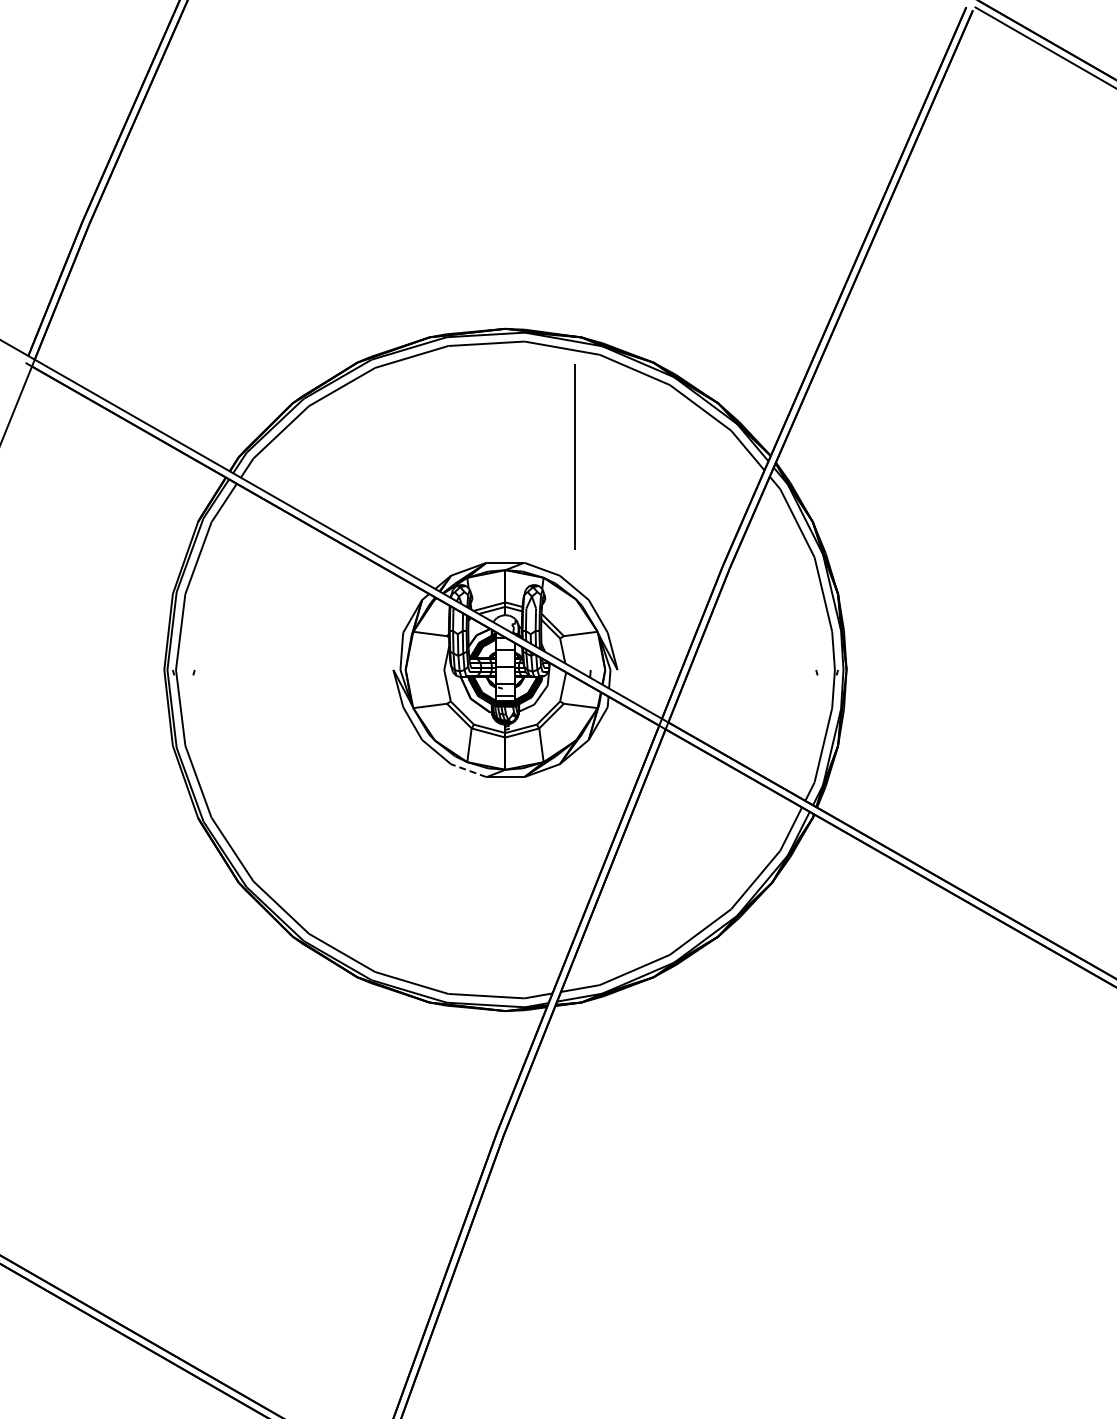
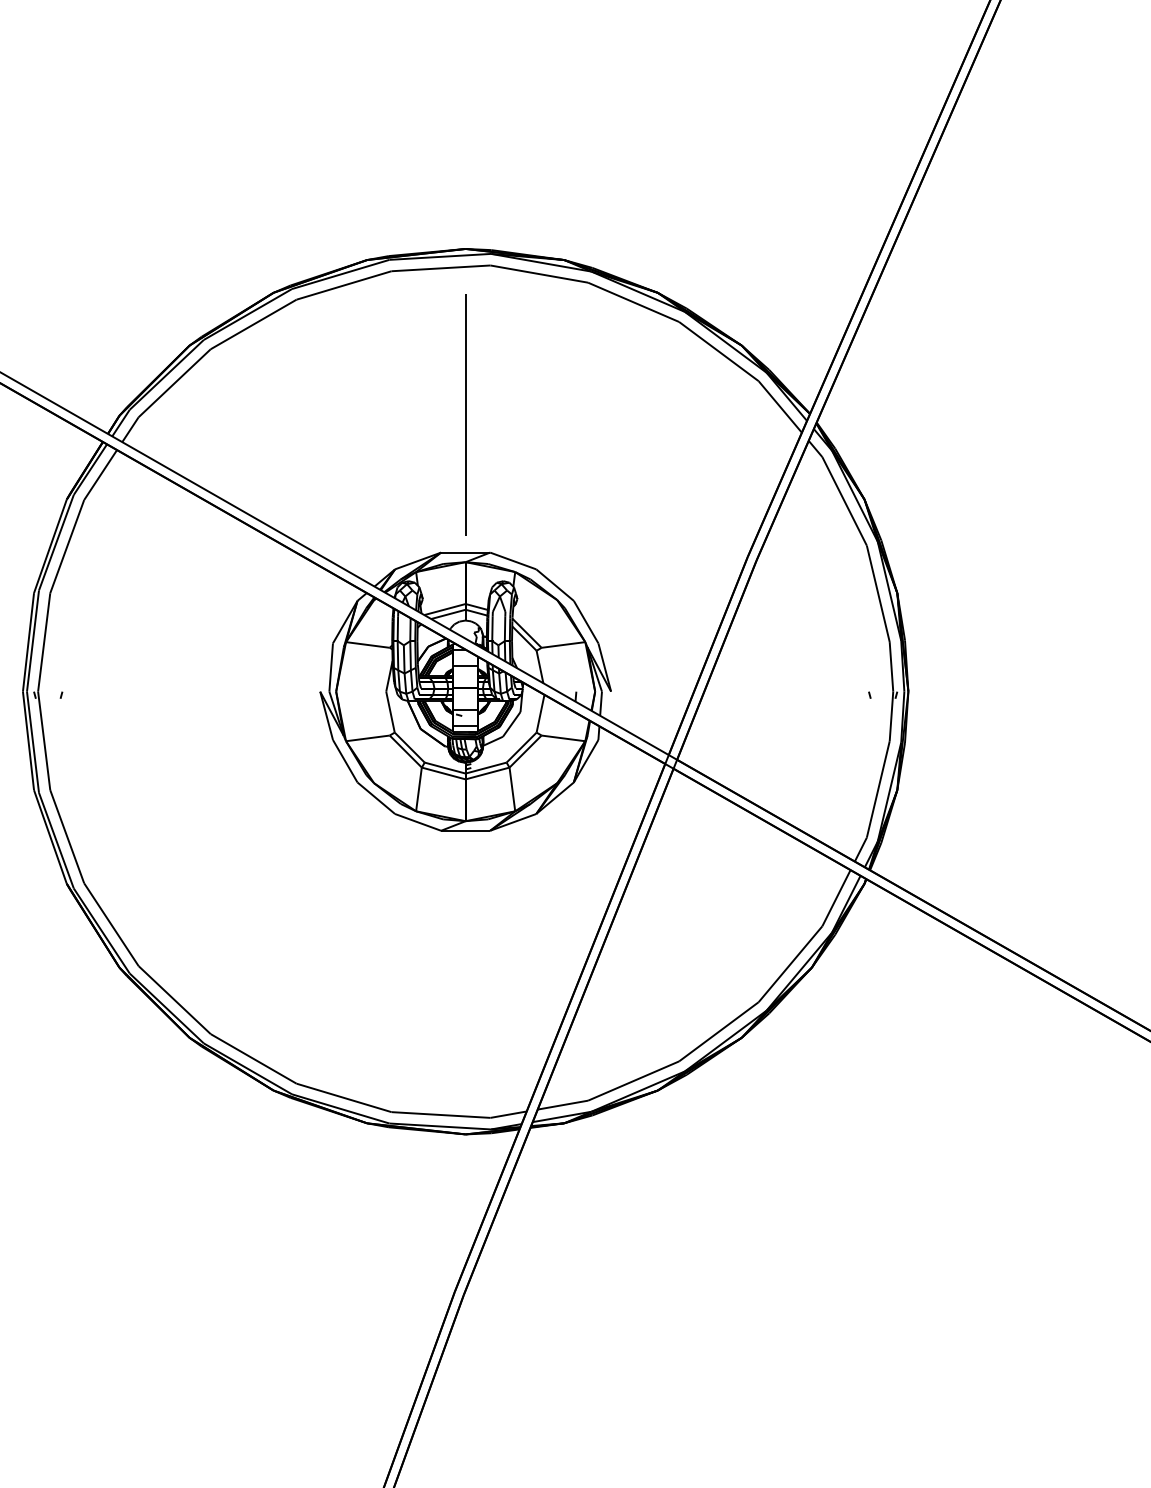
line: (574, 456) -> (464, 414), moved
line: (468, 770) -> (417, 822), dashed -> solid

